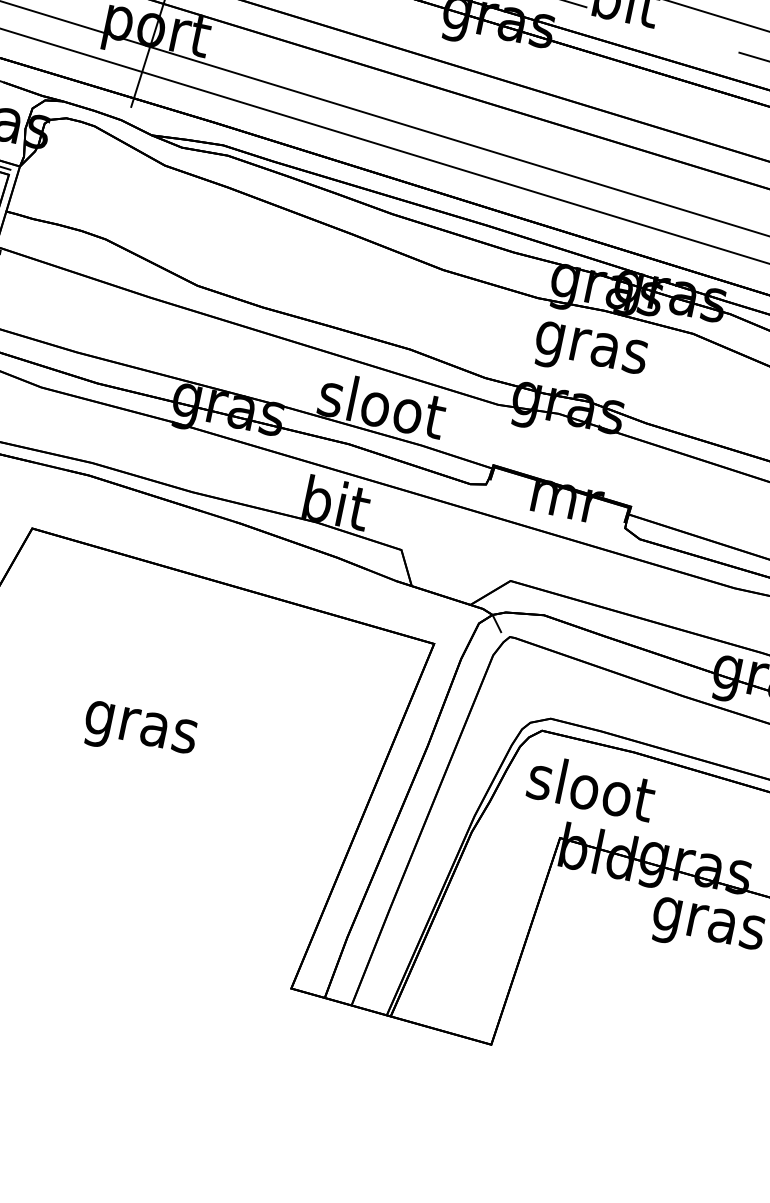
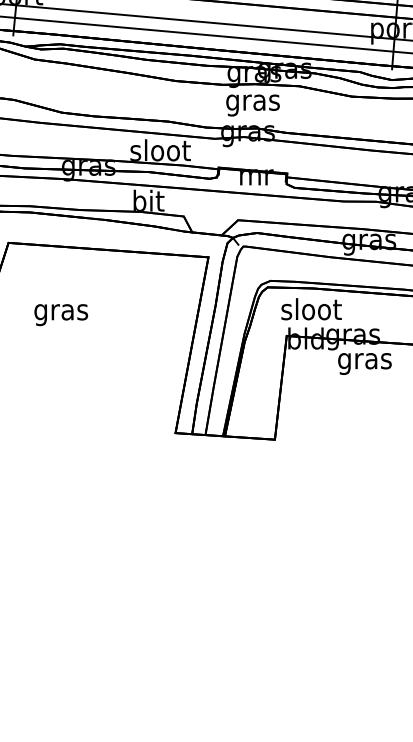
text: (140, 733) -> (61, 315), moved
text: (591, 788) -> (311, 309), moved

